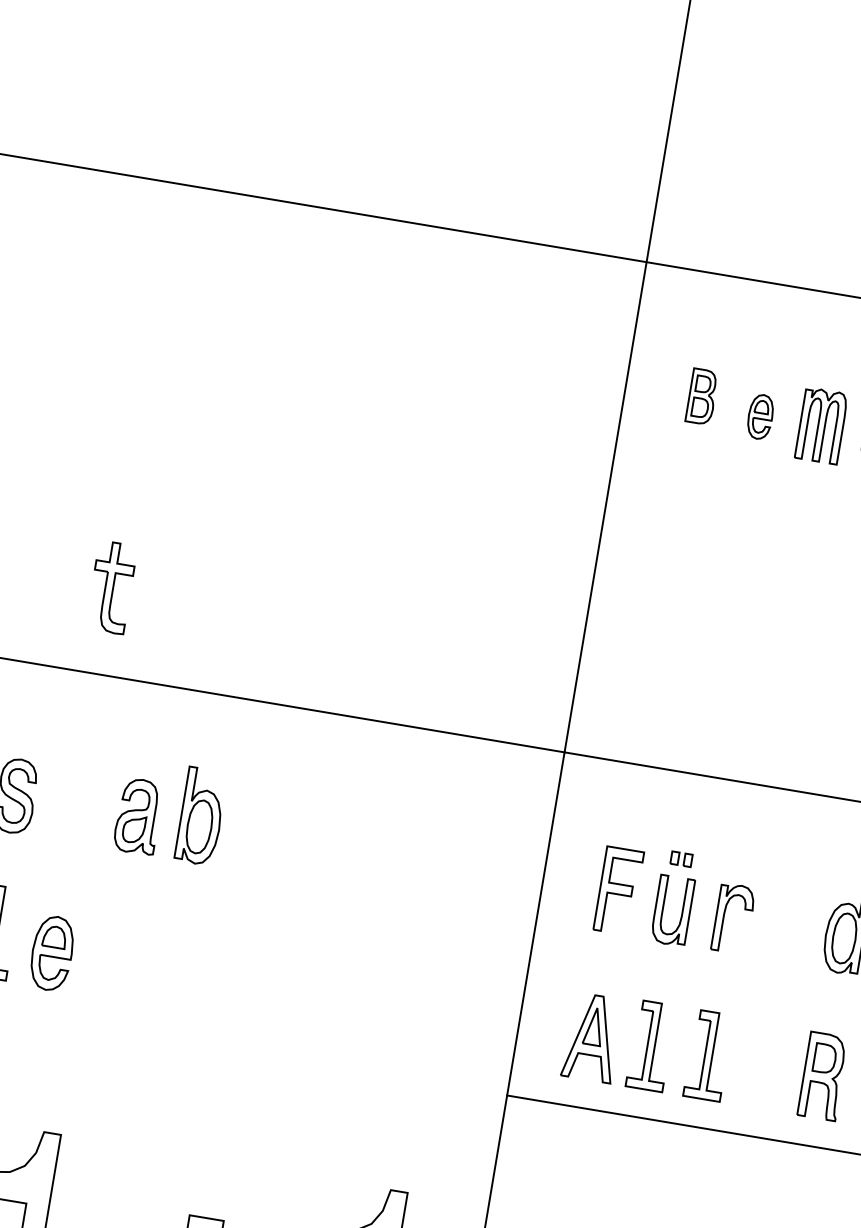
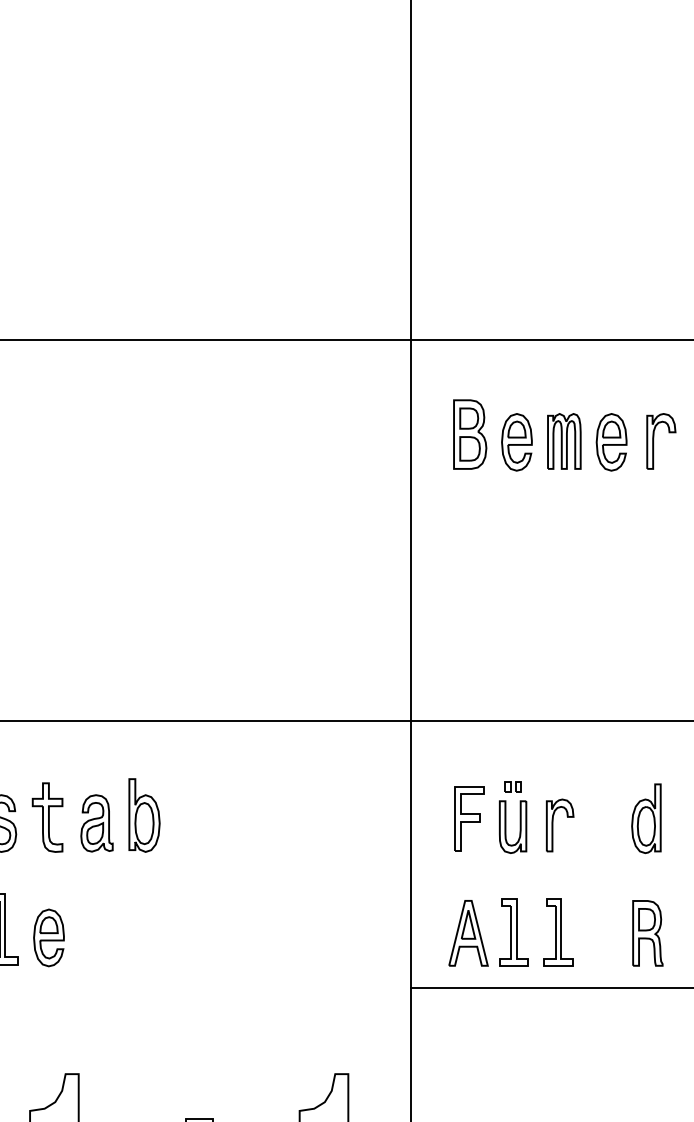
part: (702, 396) -> (470, 434), size x1.67
part: (759, 416) -> (516, 442), size x1.67
part: (111, 587) -> (47, 817), moved

